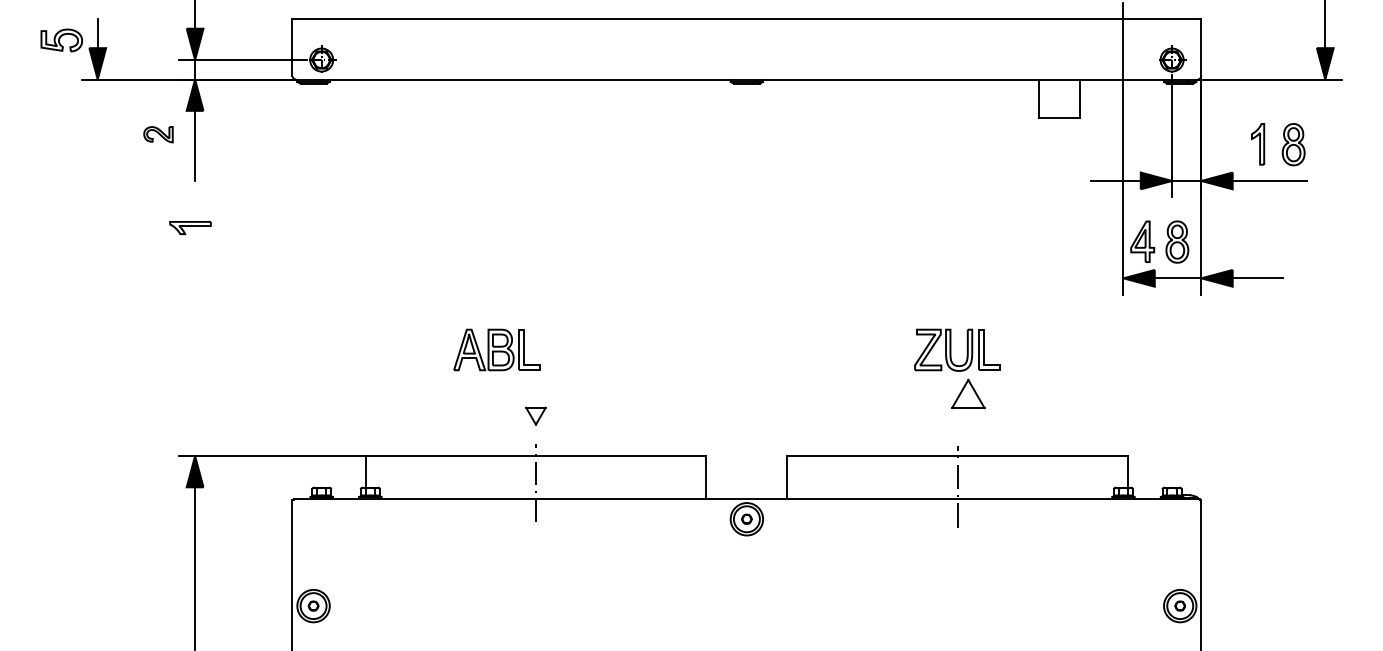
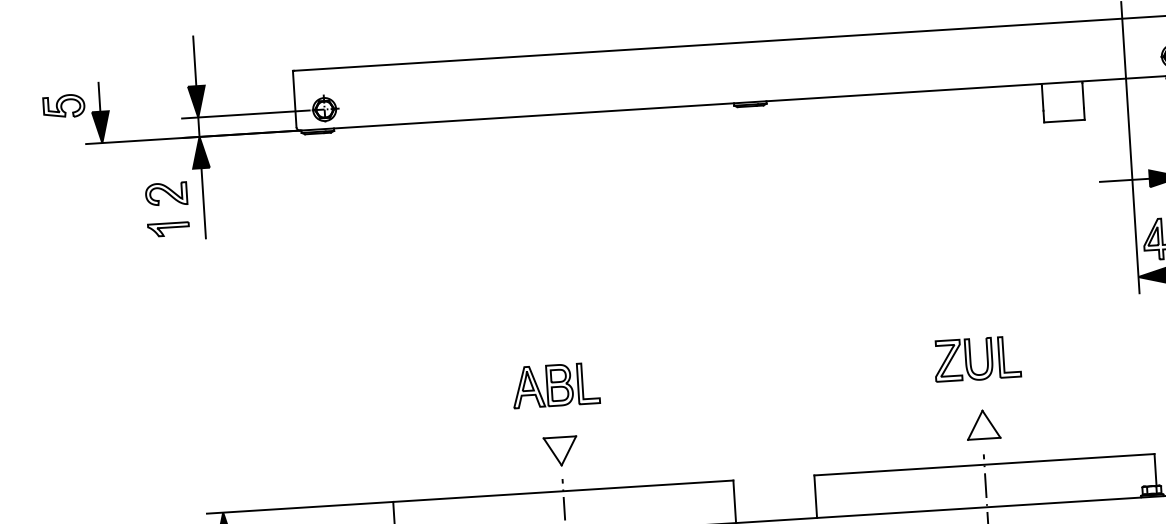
part: (158, 134) -> (166, 194), size x1.43
part: (190, 228) -> (168, 230), moved
part: (496, 349) -> (555, 385), moved
part: (968, 393) -> (983, 424), moved
part: (535, 416) -> (560, 451), size x1.67

